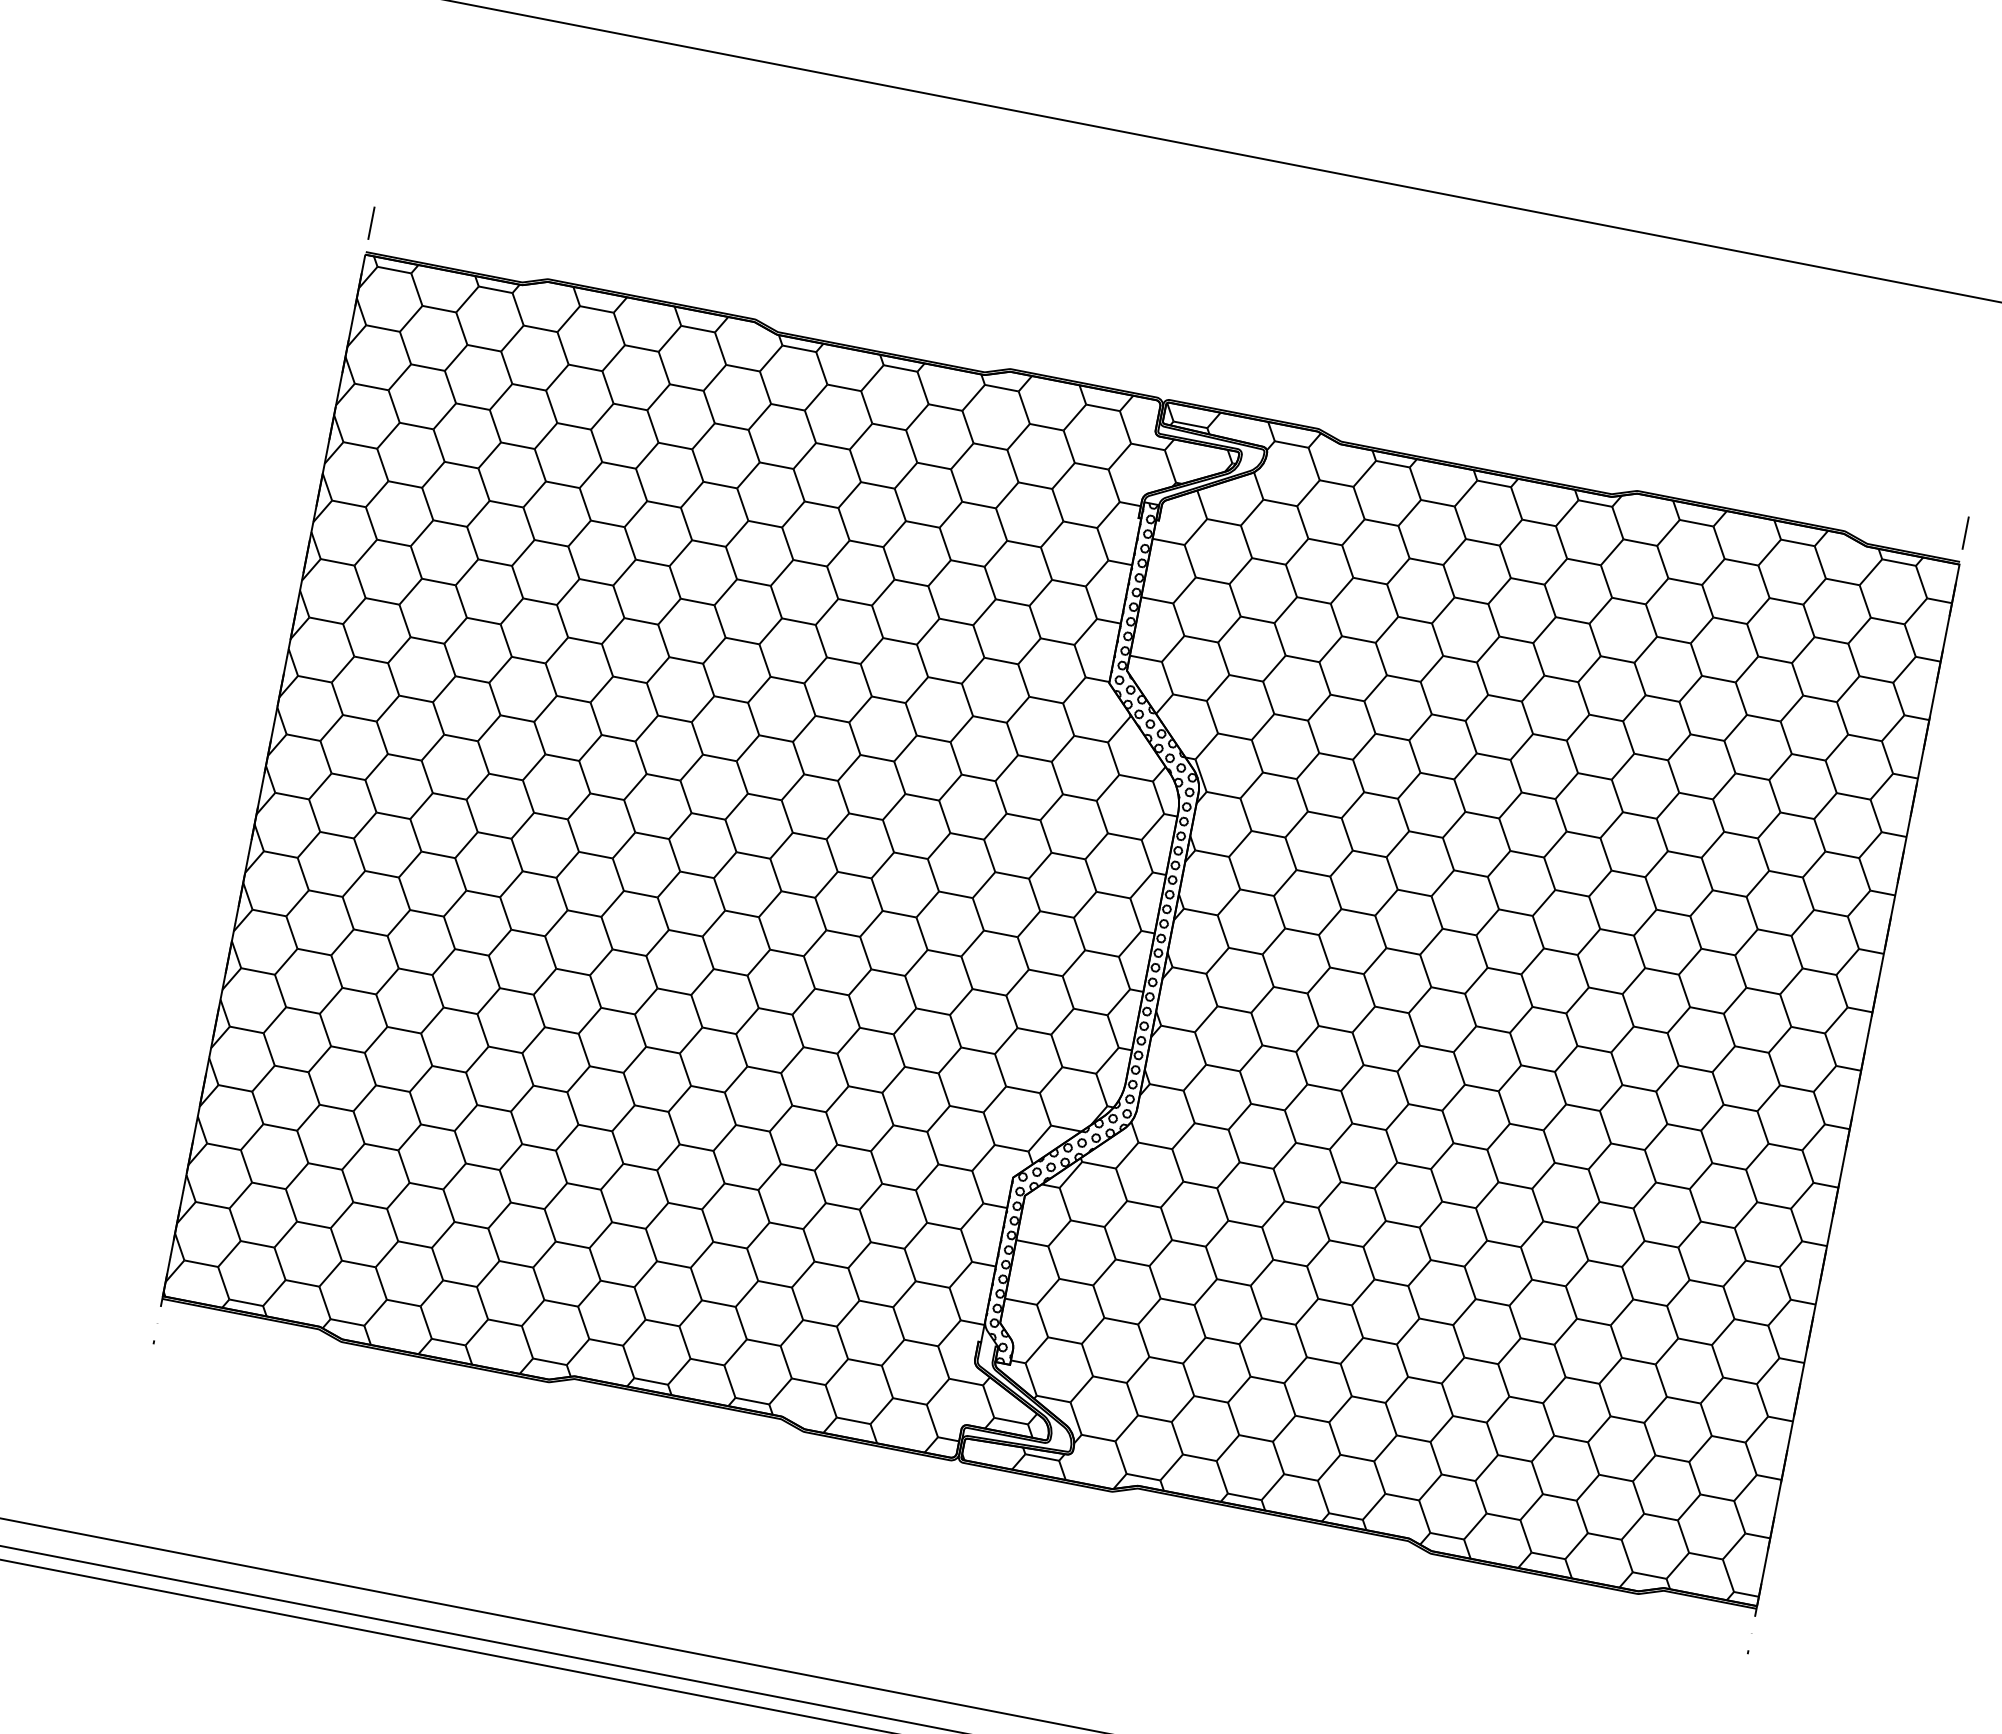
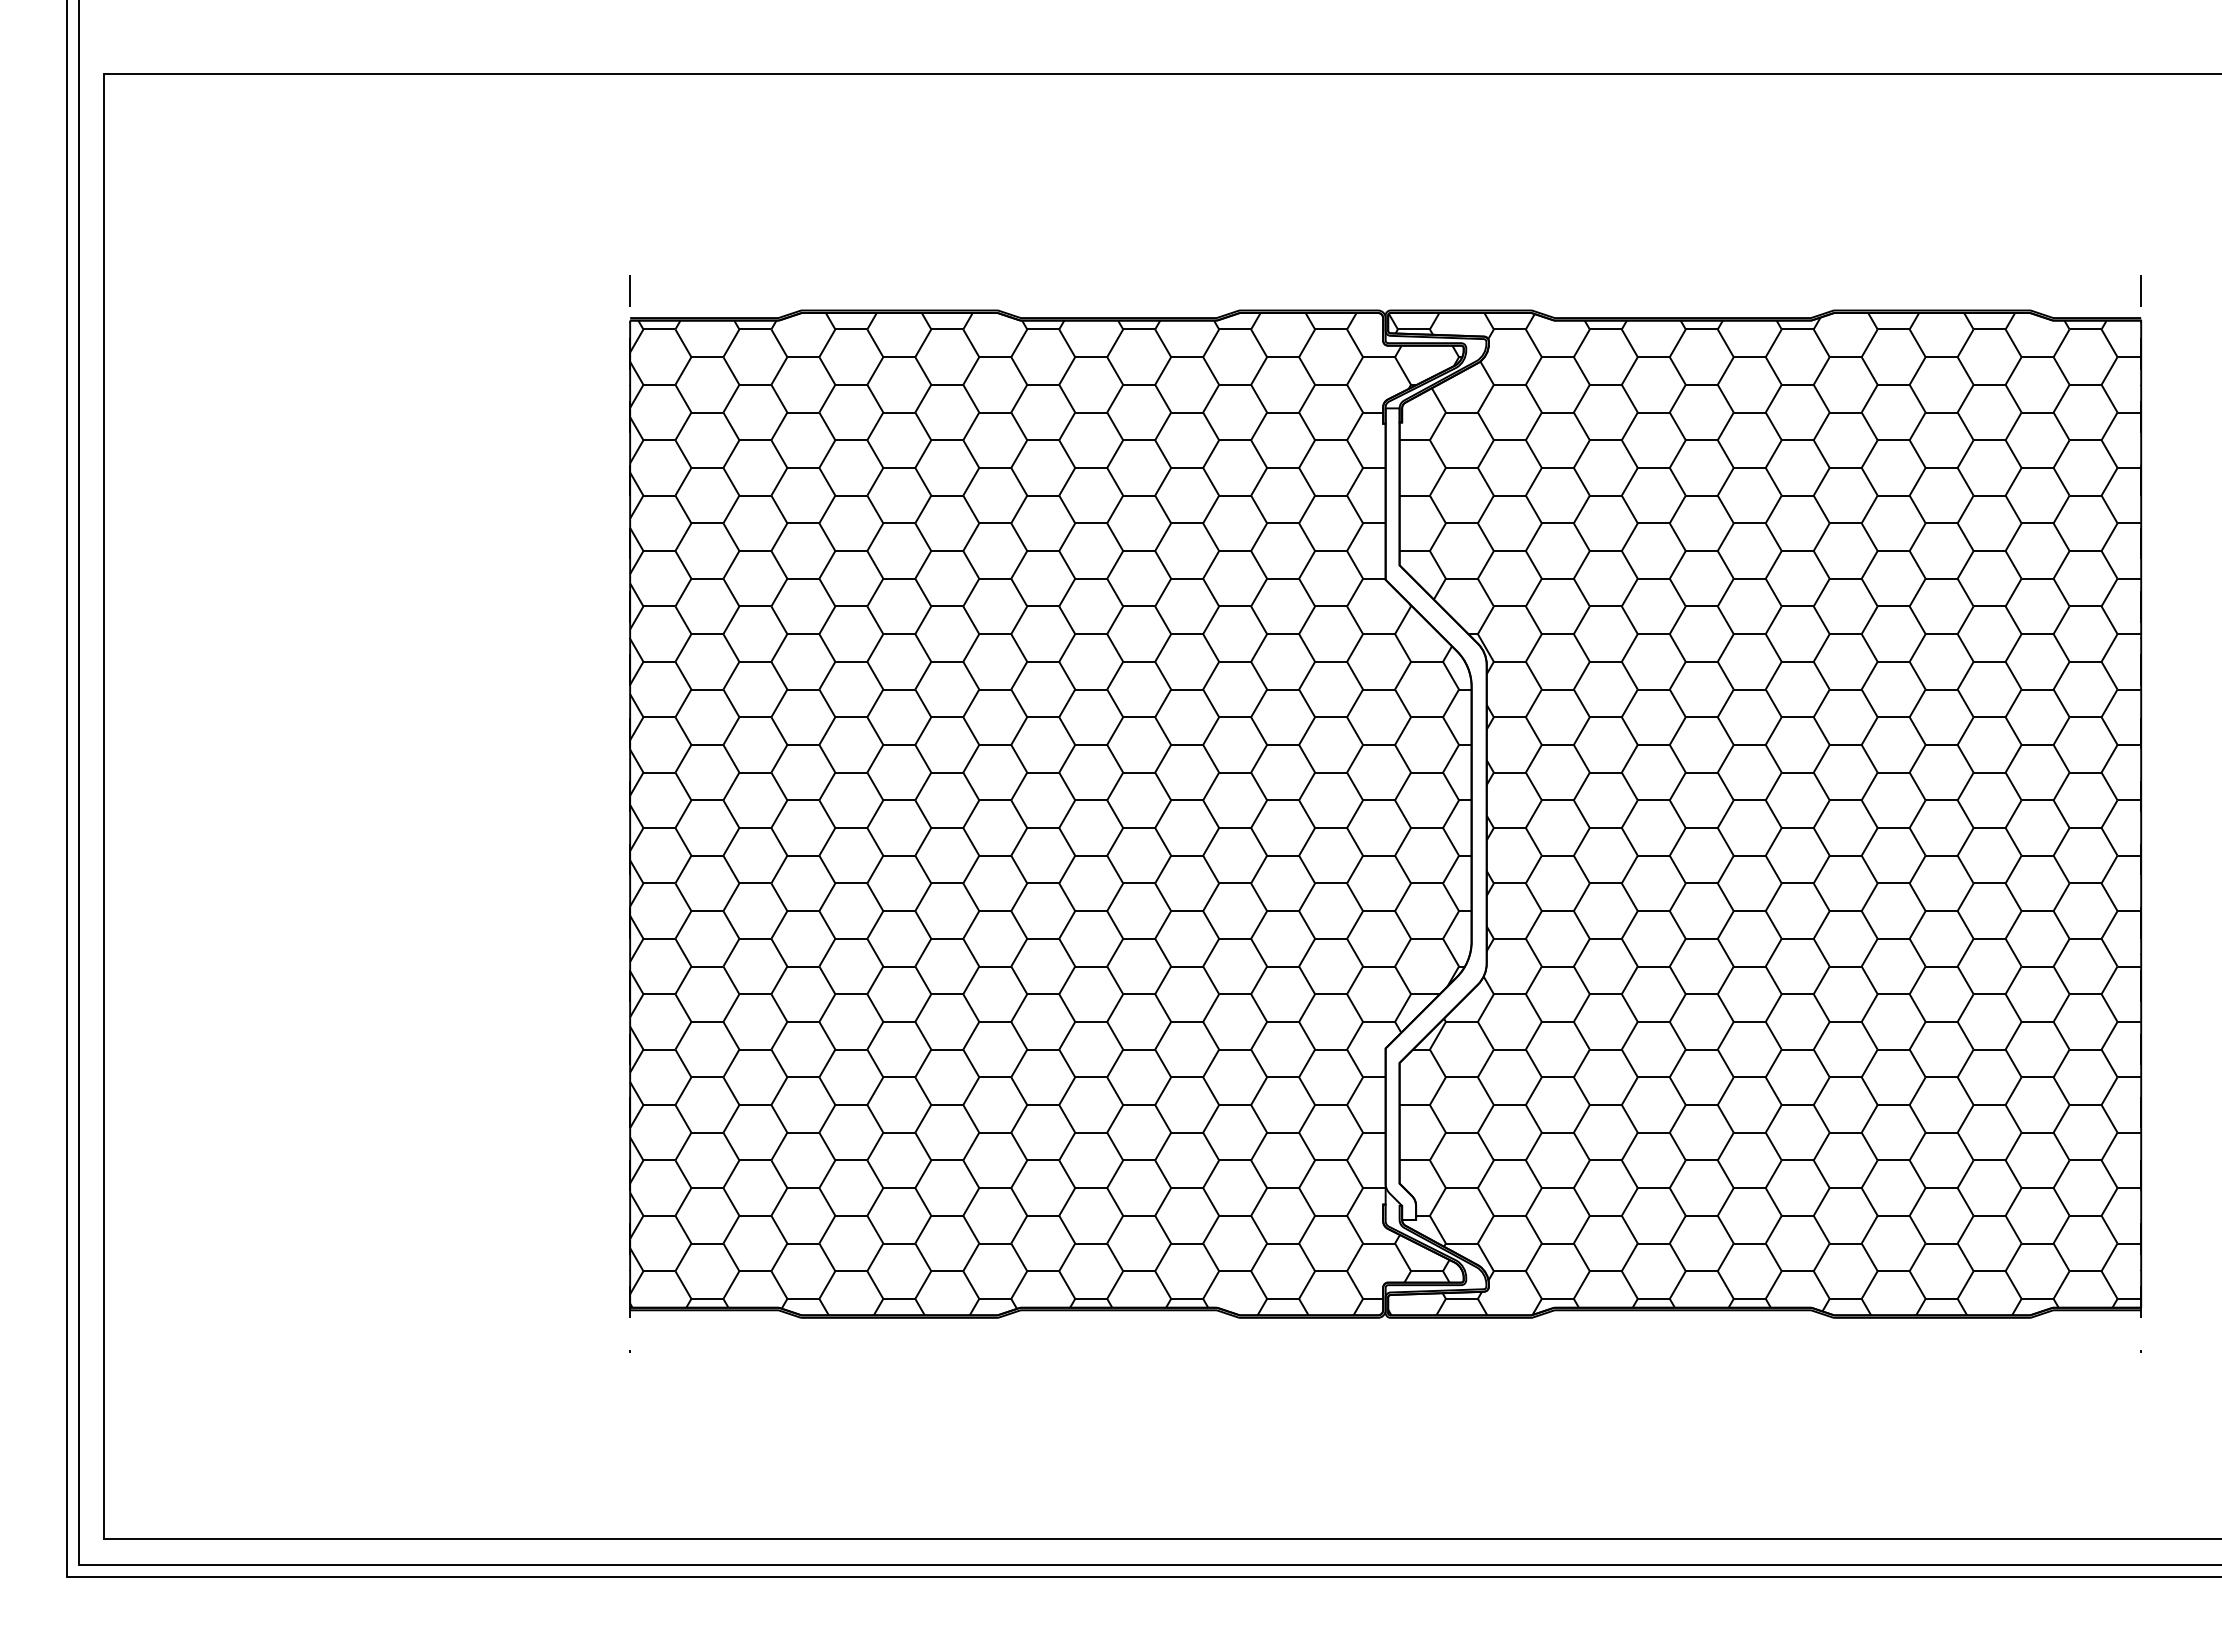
hatch: (1113, 940) -> (1435, 814), removed

